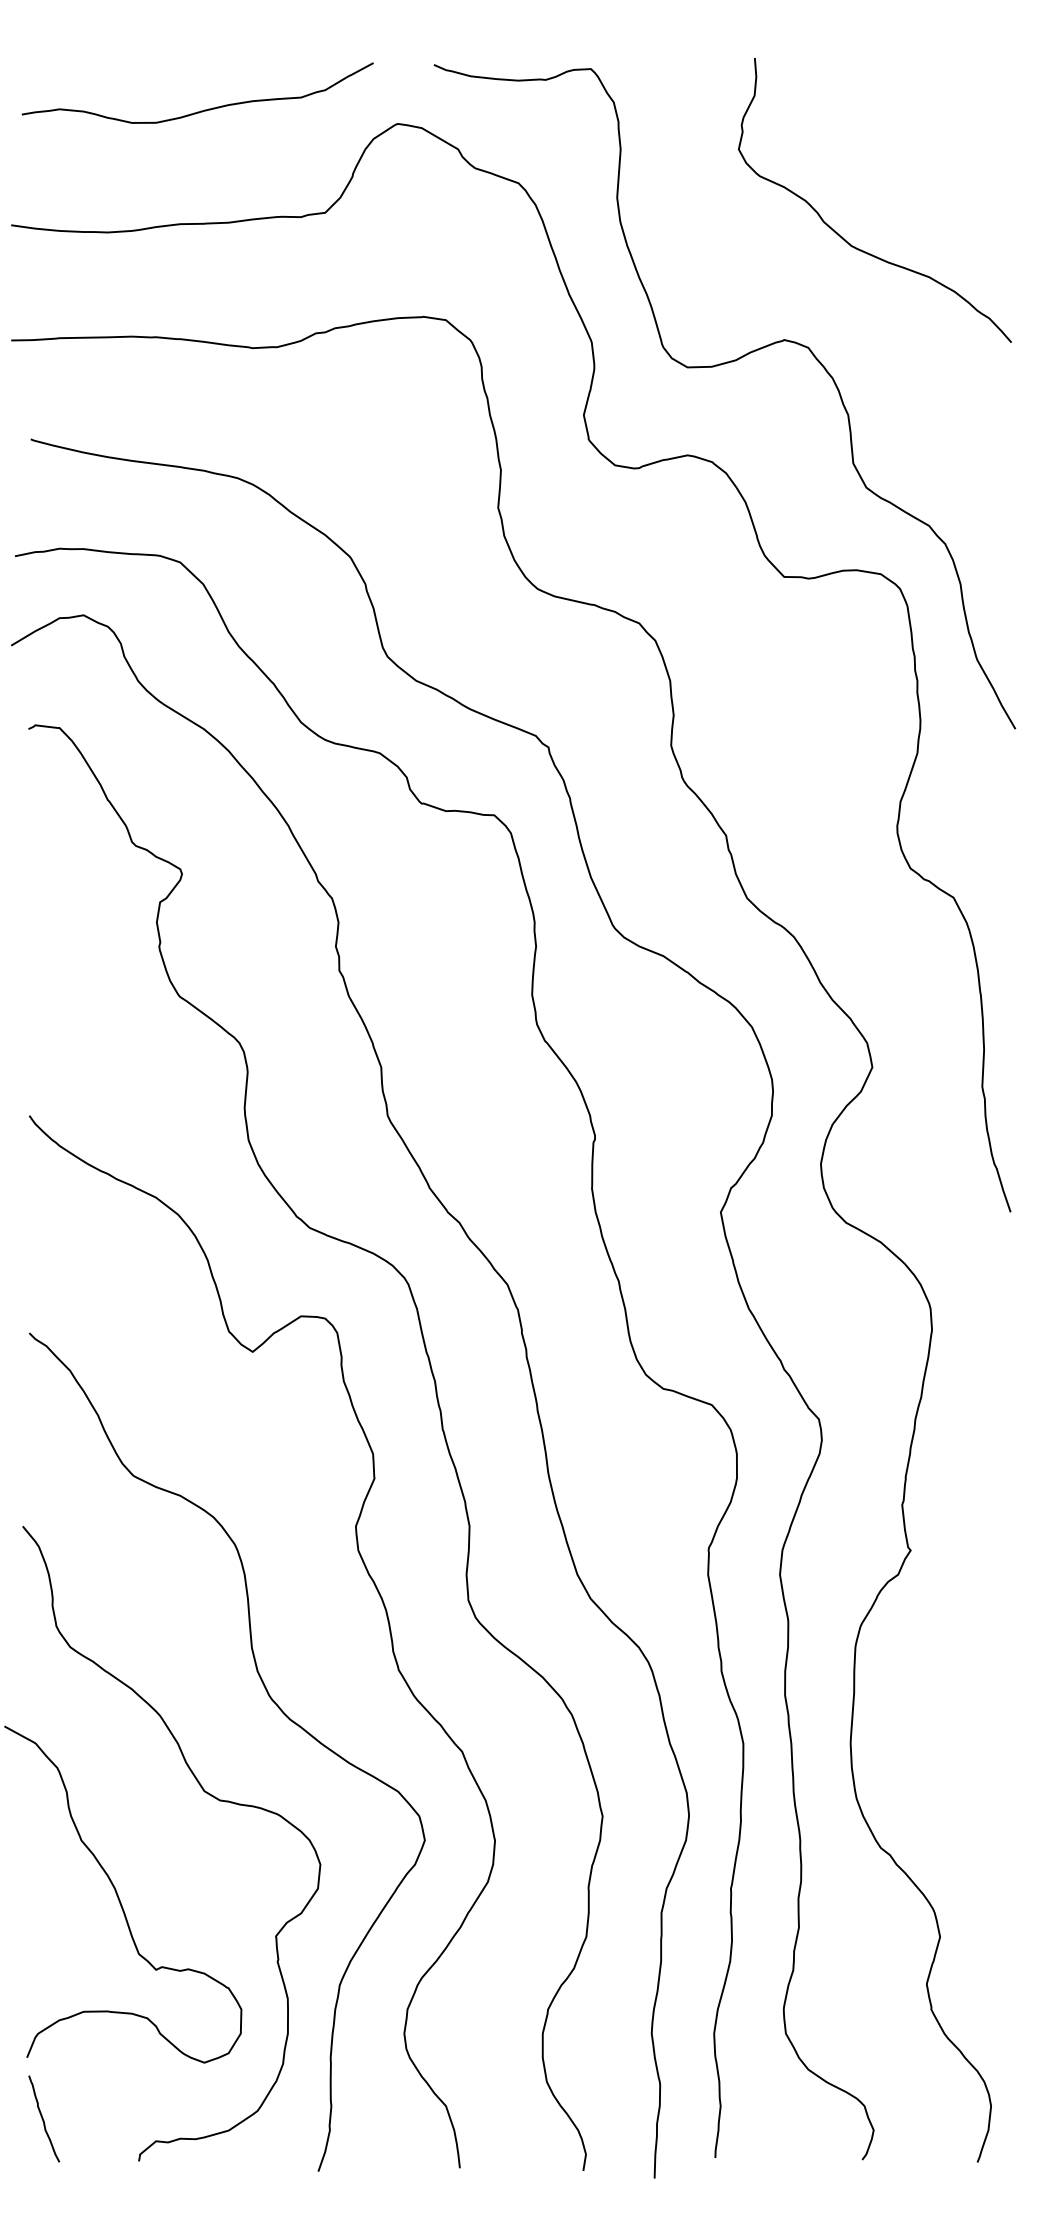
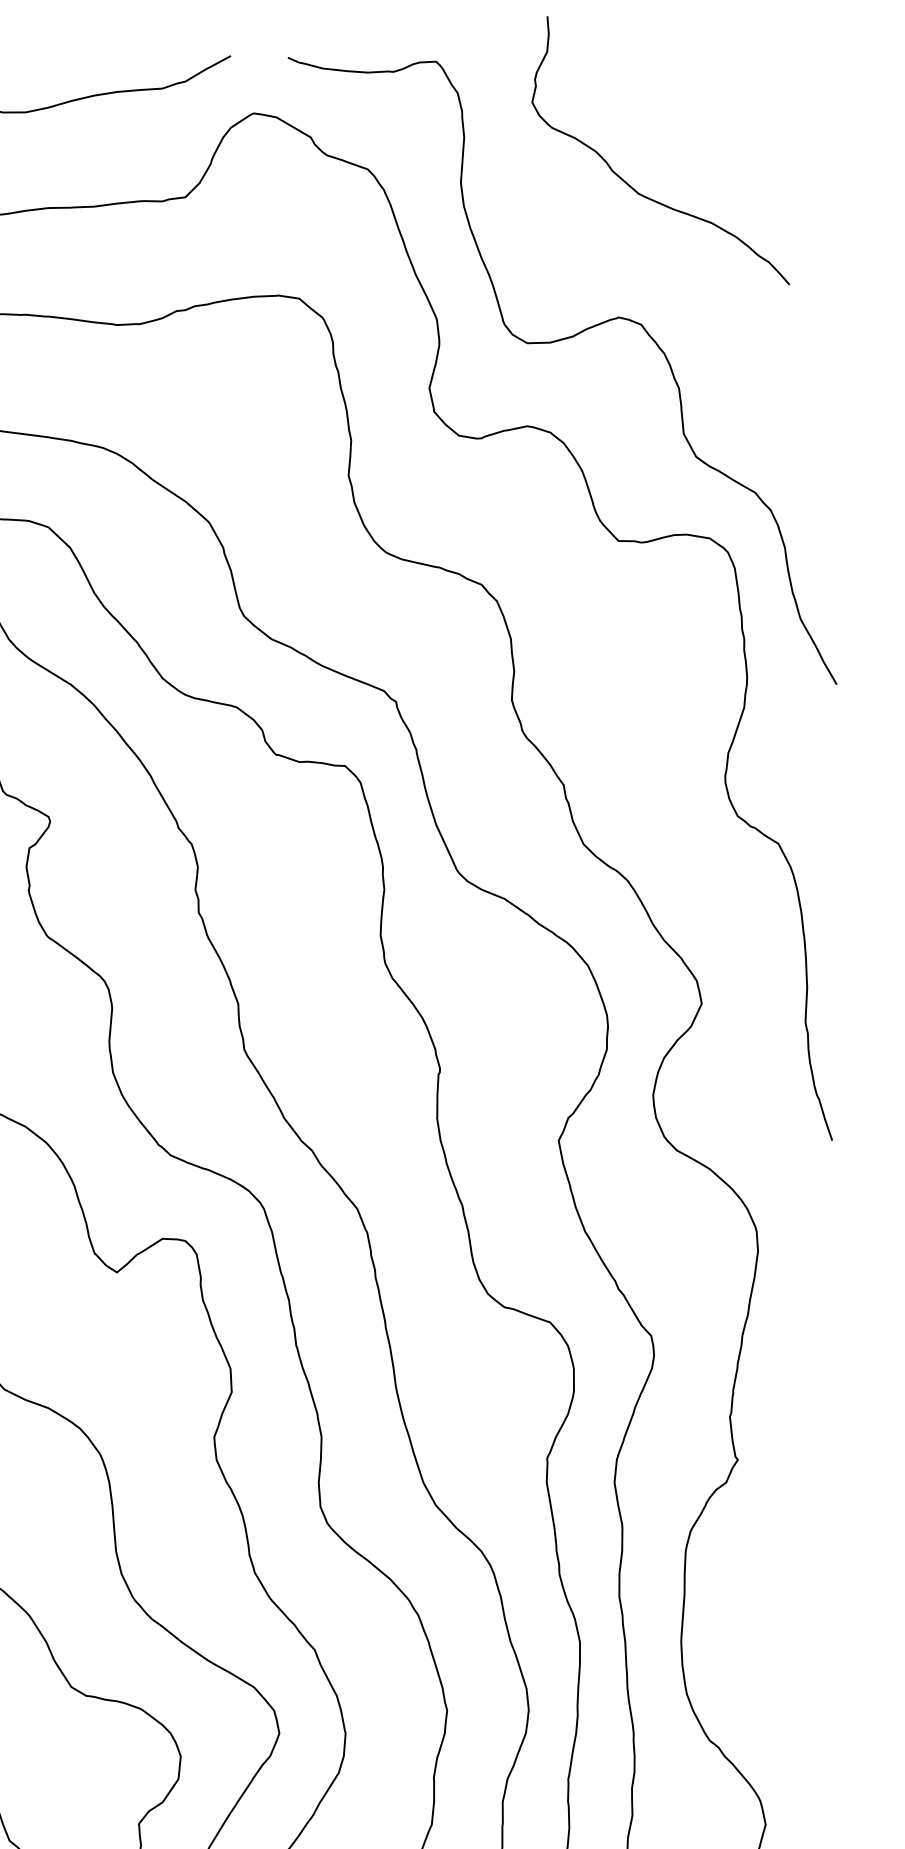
curve: (842, 236) -> (630, 184), moved

